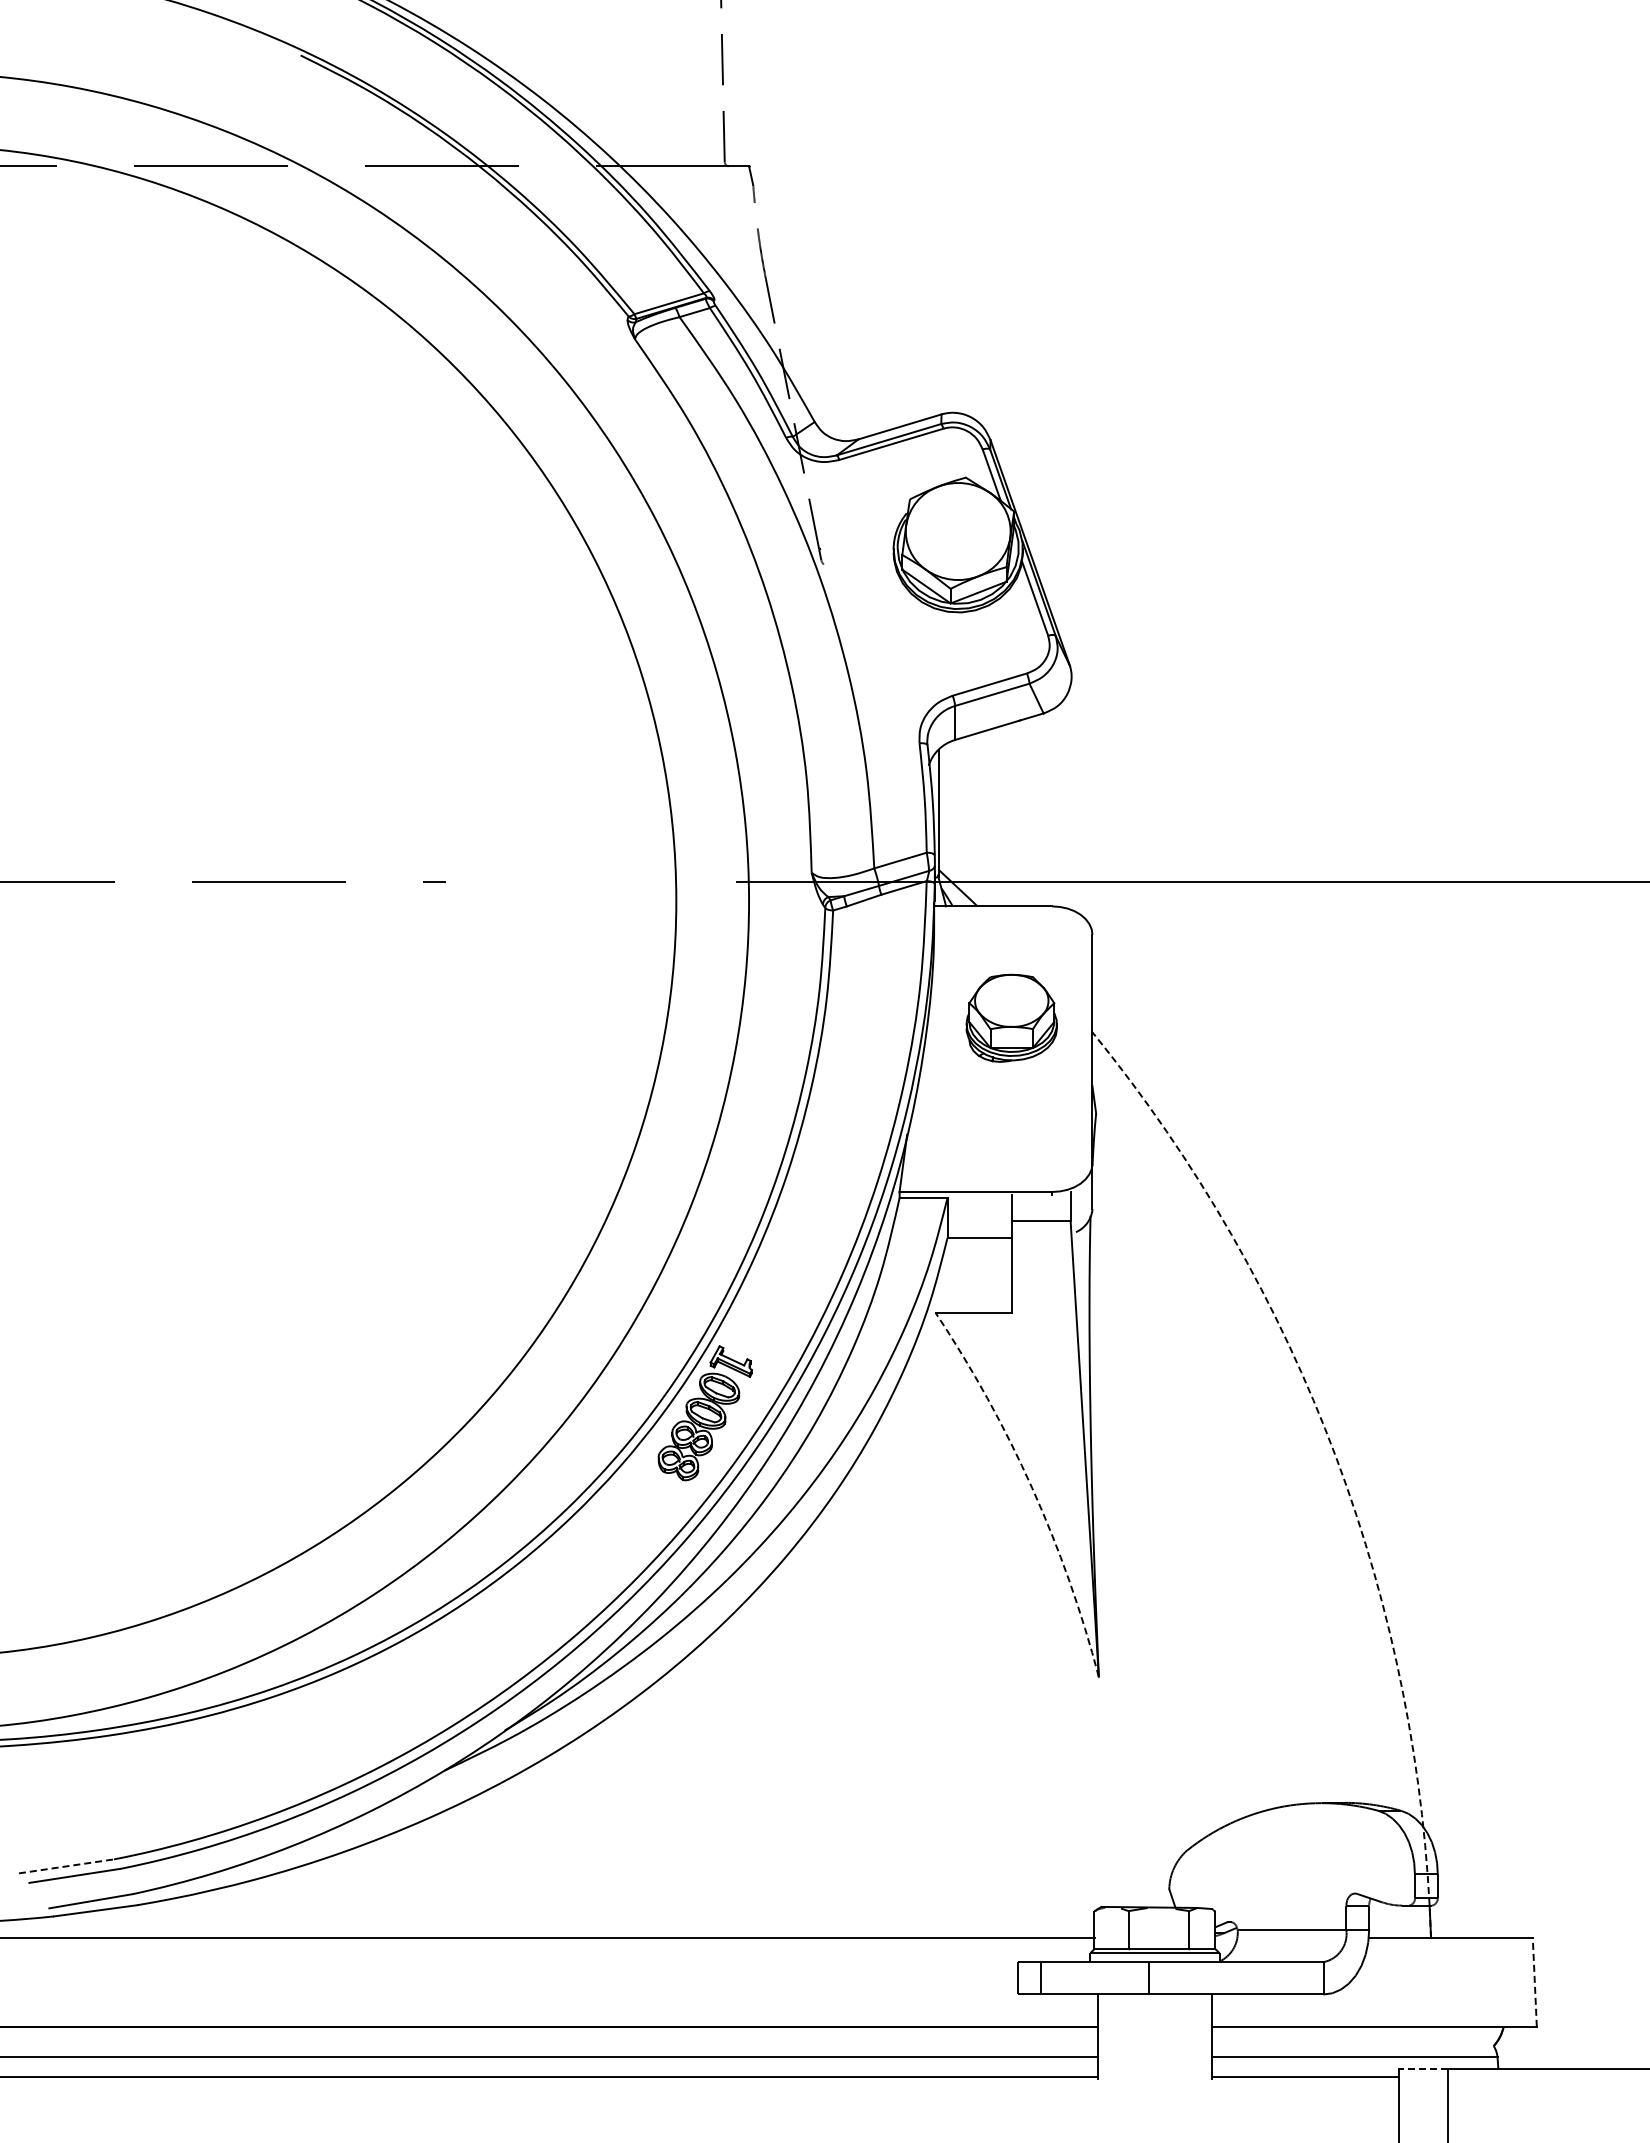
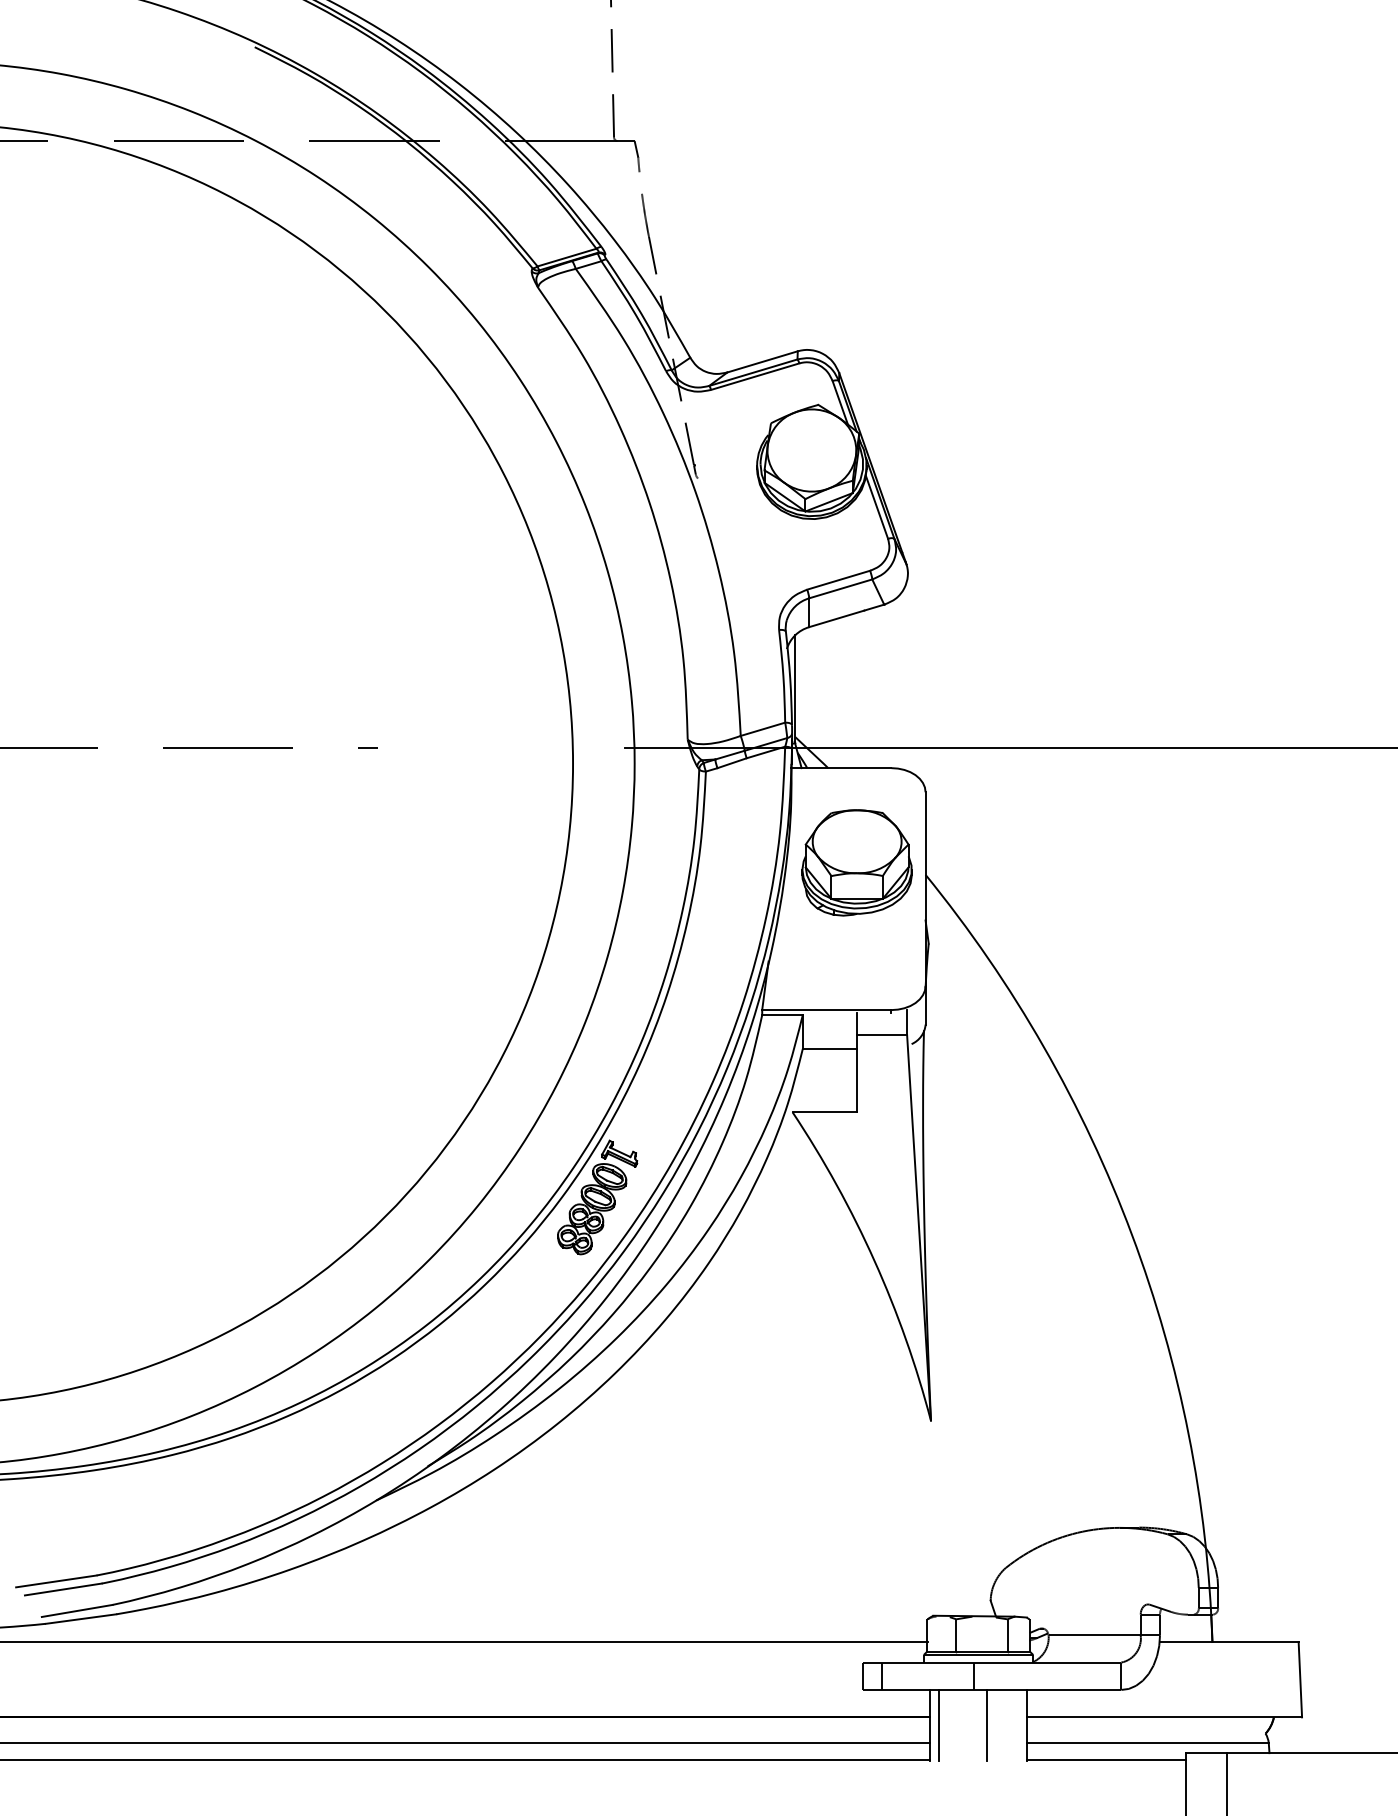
part: (1011, 1018) -> (857, 863), size x1.43
arc: (1336, 1457) -> (1132, 1235), dashed -> solid
arc: (1032, 1487) -> (874, 1260), dashed -> solid
line: (66, 1866) -> (56, 1581), dashed -> solid
line: (1534, 1981) -> (1300, 1678), dashed -> solid
line: (1108, 2036) -> (939, 1725), added
line: (1165, 2036) -> (987, 1725), added
line: (1423, 2069) -> (1206, 1753), dashed -> solid

